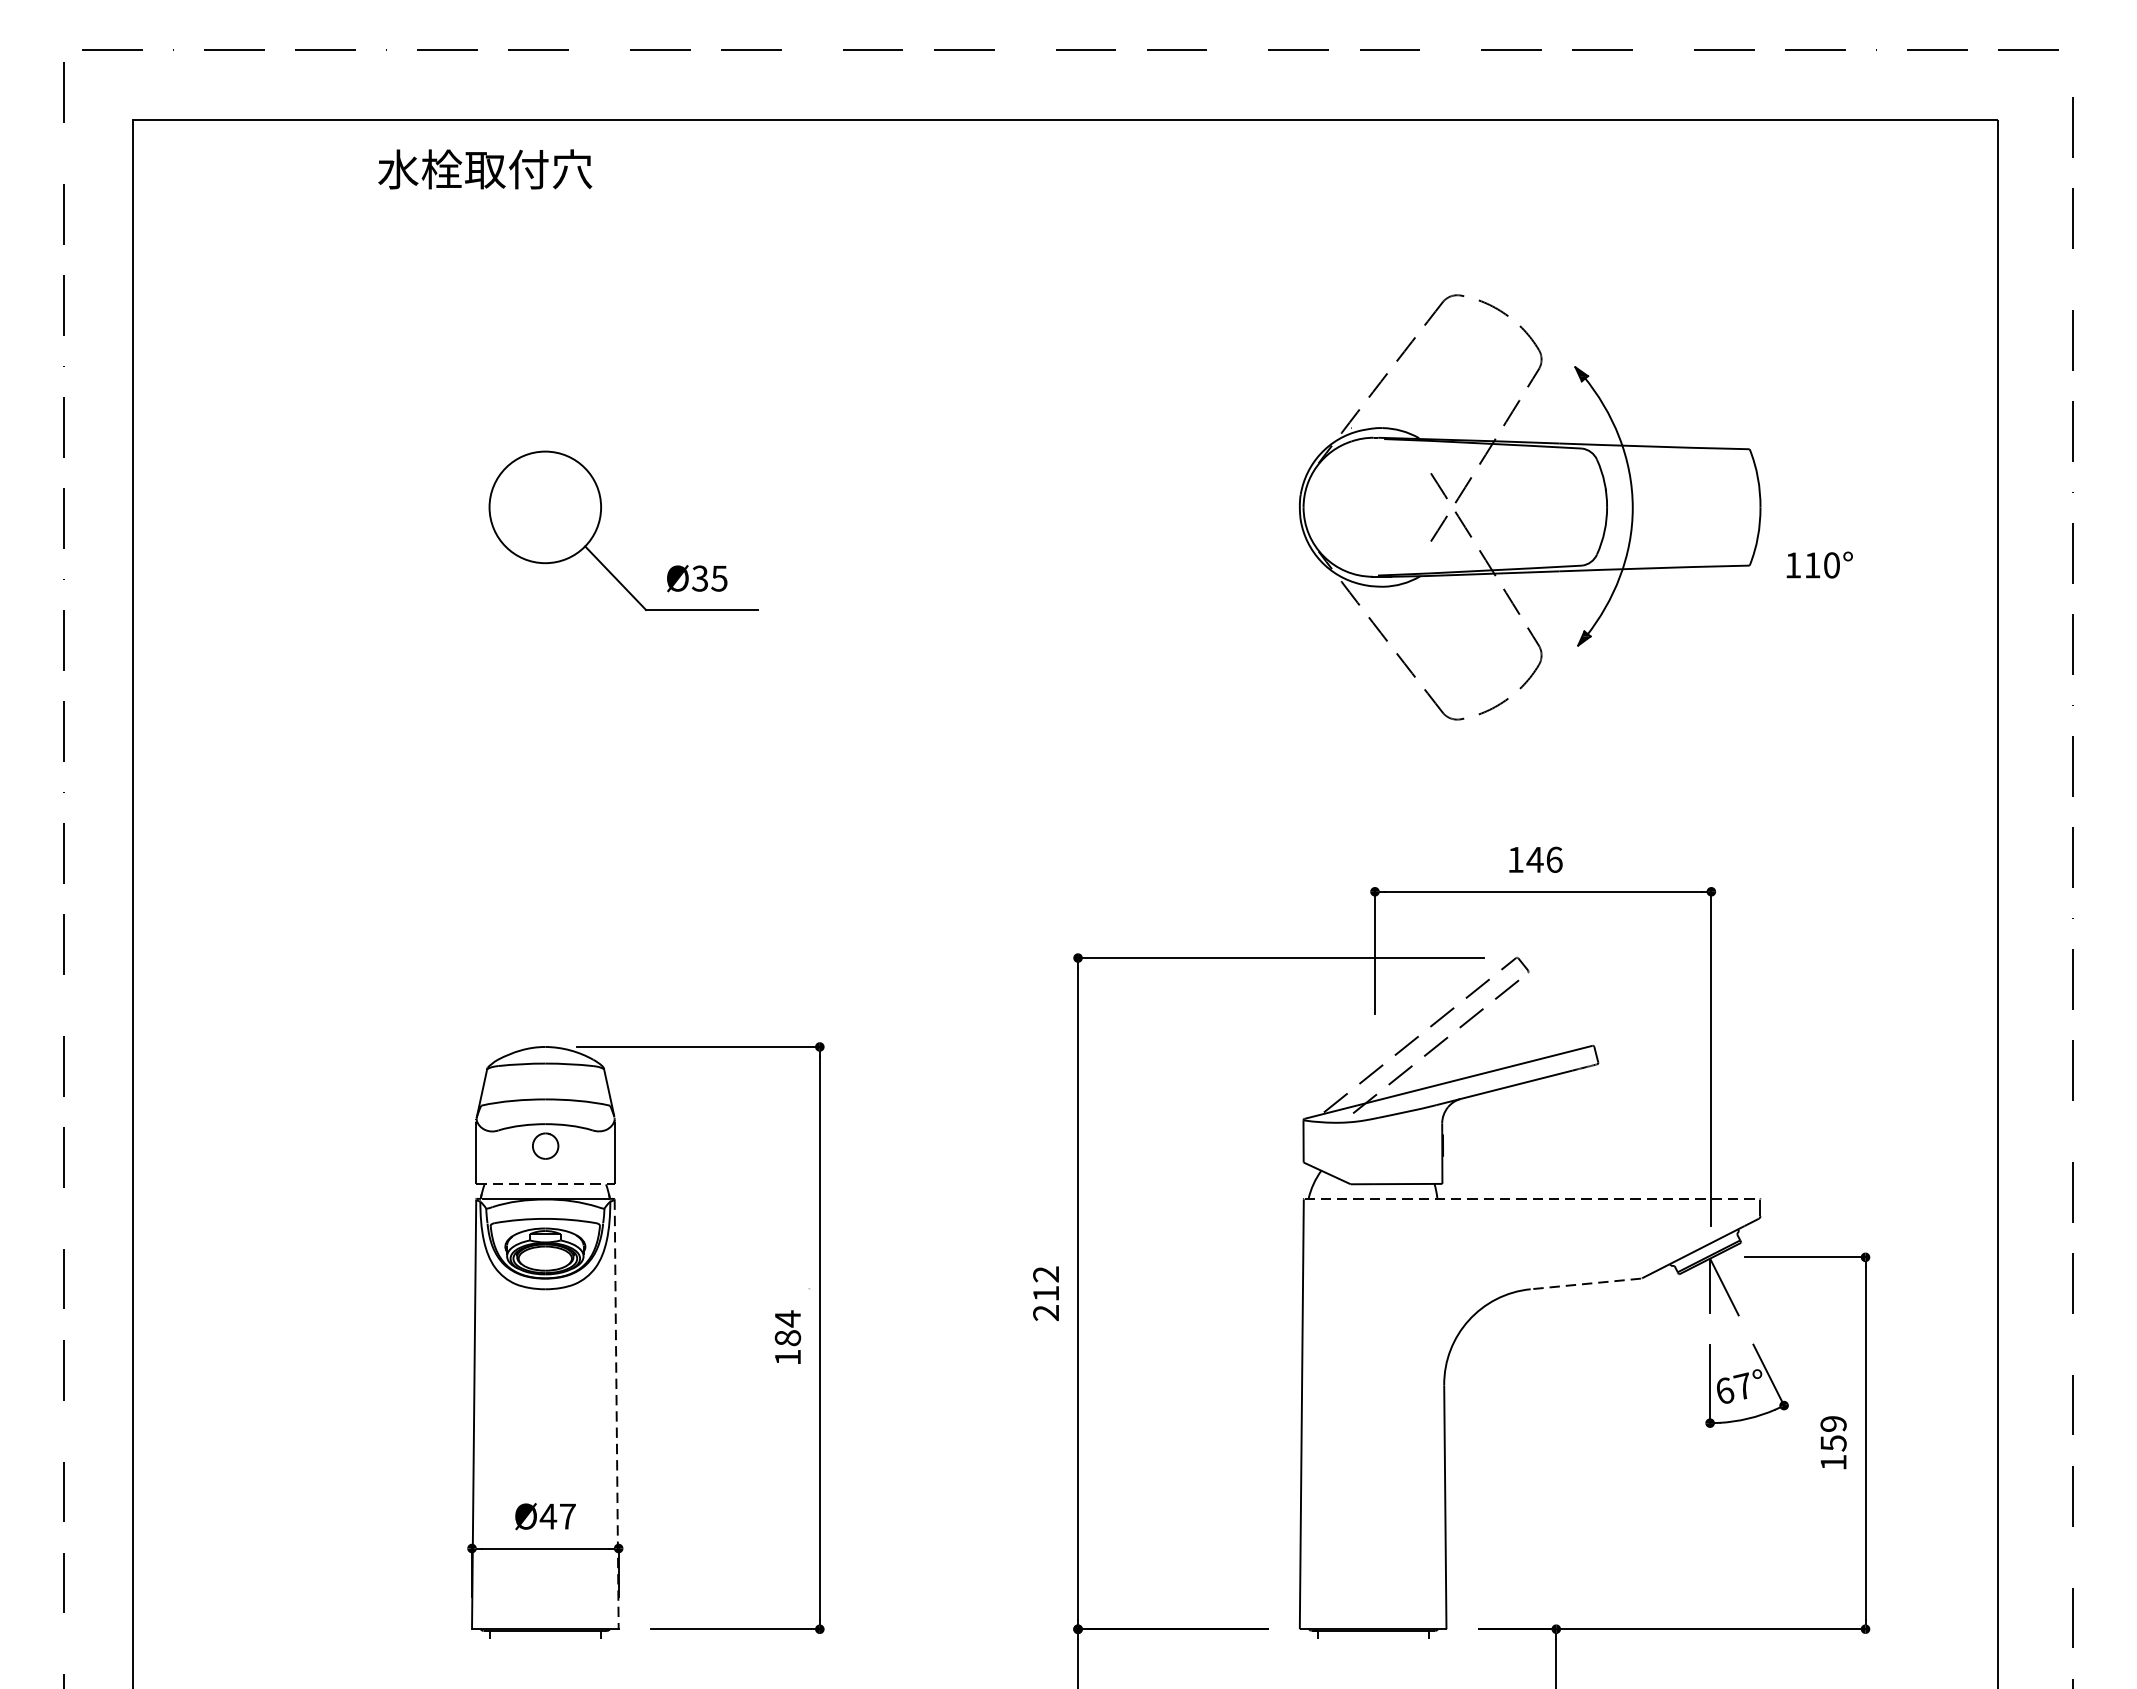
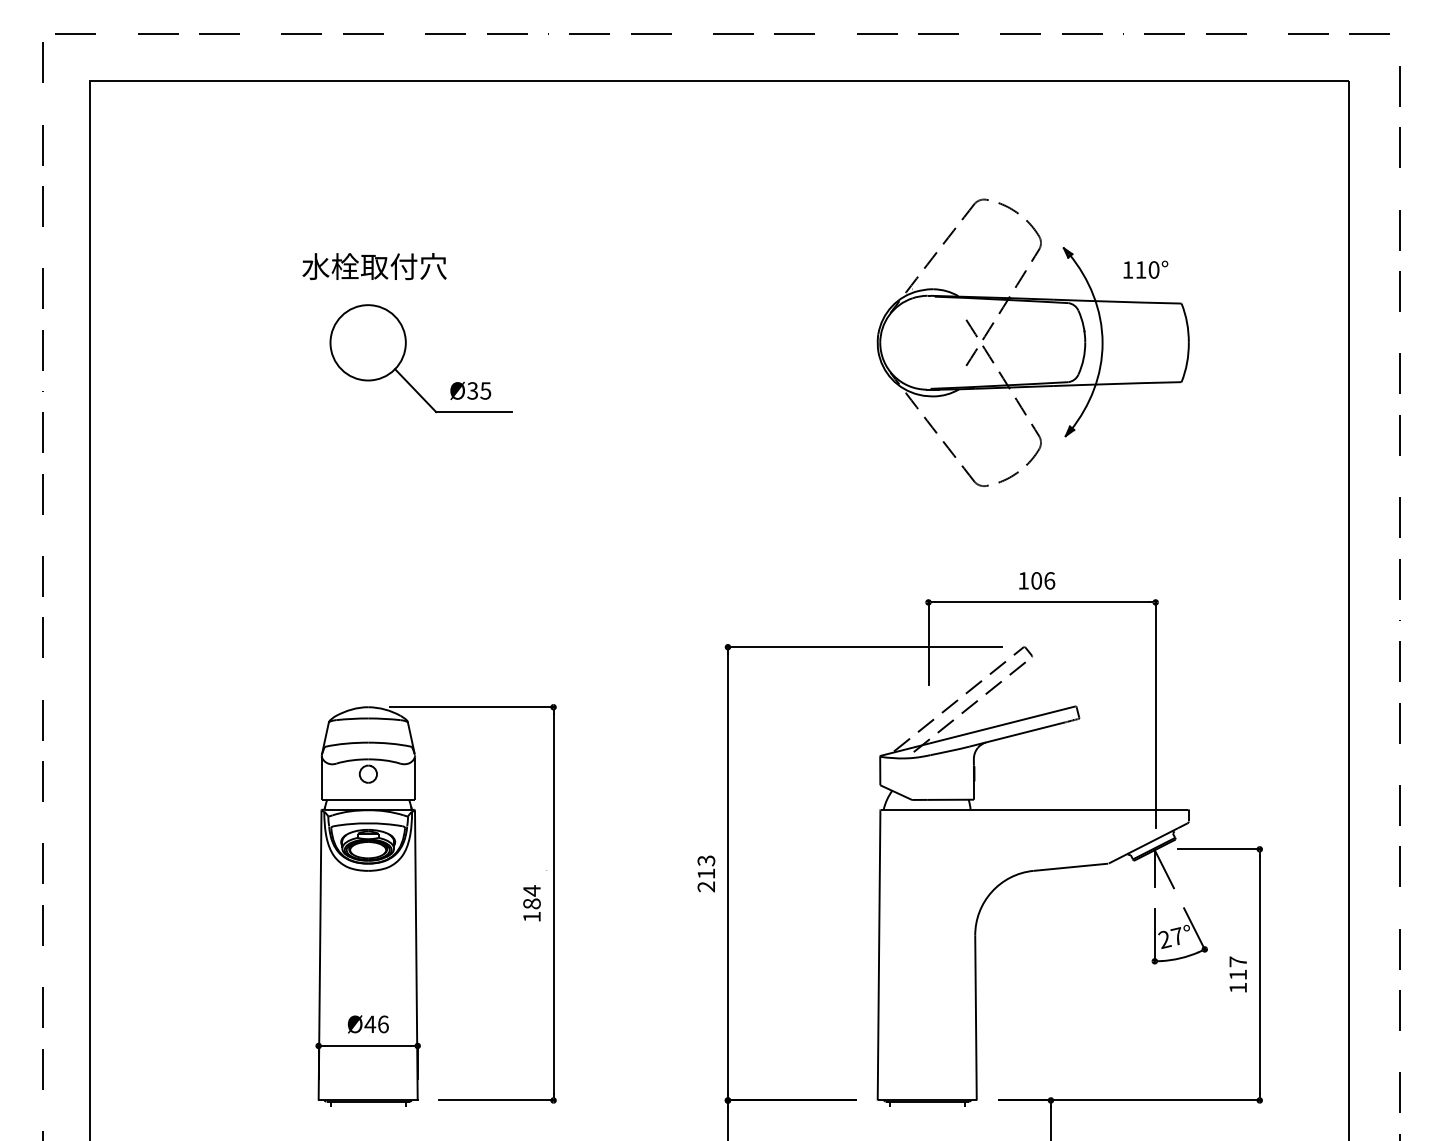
text: (485, 169) -> (374, 266), moved
text: (1819, 564) -> (1145, 269), moved
text: (1534, 859) -> (1036, 580), 146 -> 106
line: (545, 1185) -> (368, 800), dashed -> solid
line: (1531, 1198) -> (1034, 809), dashed -> solid
text: (1046, 1273) -> (706, 860), 212 -> 213
line: (1585, 1284) -> (1070, 867), dashed -> solid
text: (1724, 1390) -> (1164, 939), 67° -> 27°
line: (616, 1414) -> (416, 955), dashed -> solid
text: (1834, 1433) -> (1238, 968), 159 -> 117
text: (568, 1516) -> (383, 1024), Ø47 -> Ø46

